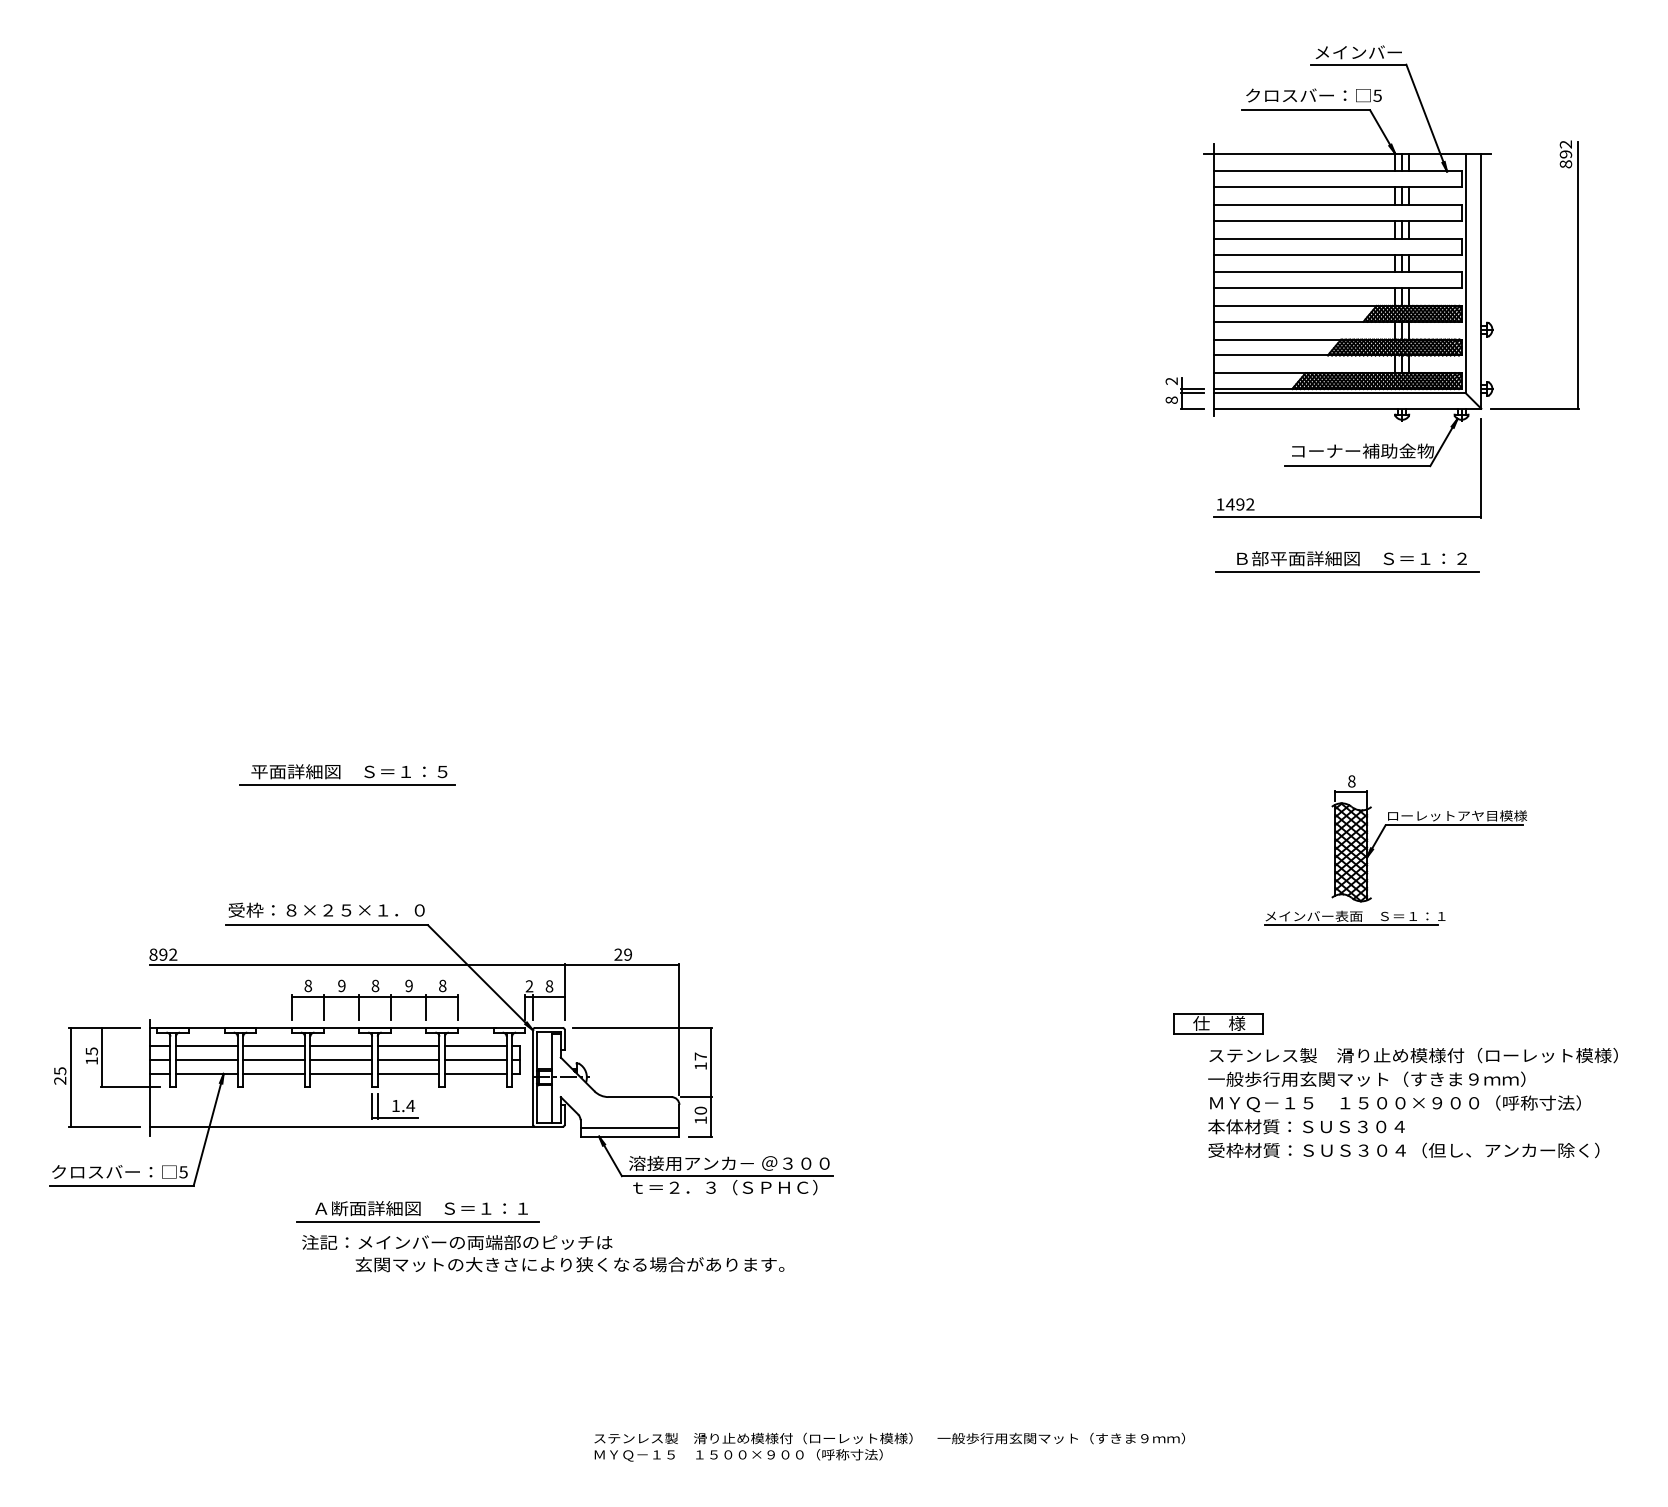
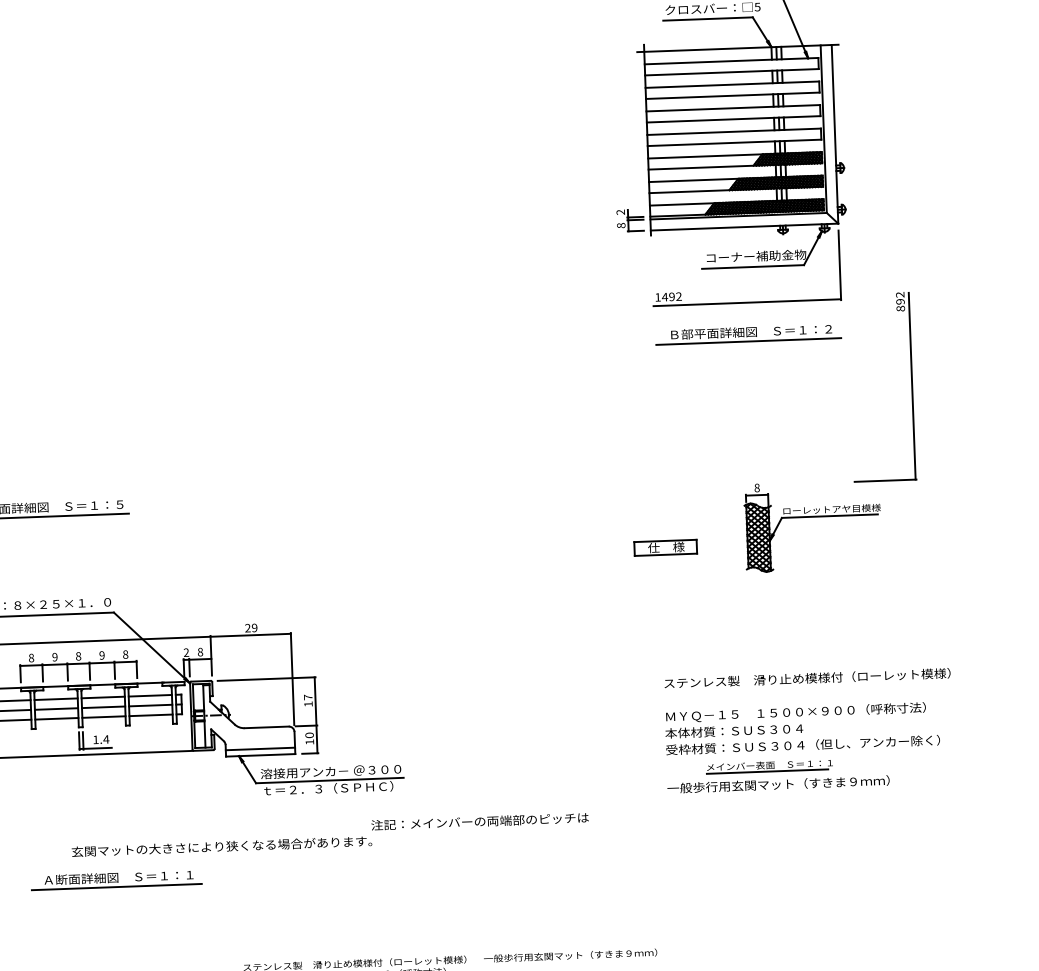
part: (1577, 274) -> (911, 385), moved
part: (1354, 917) -> (769, 766), moved
part: (1218, 1023) -> (665, 547), moved
text: (1366, 1078) -> (778, 783), moved
part: (417, 1211) -> (116, 879), moved
text: (457, 1242) -> (480, 821), moved

